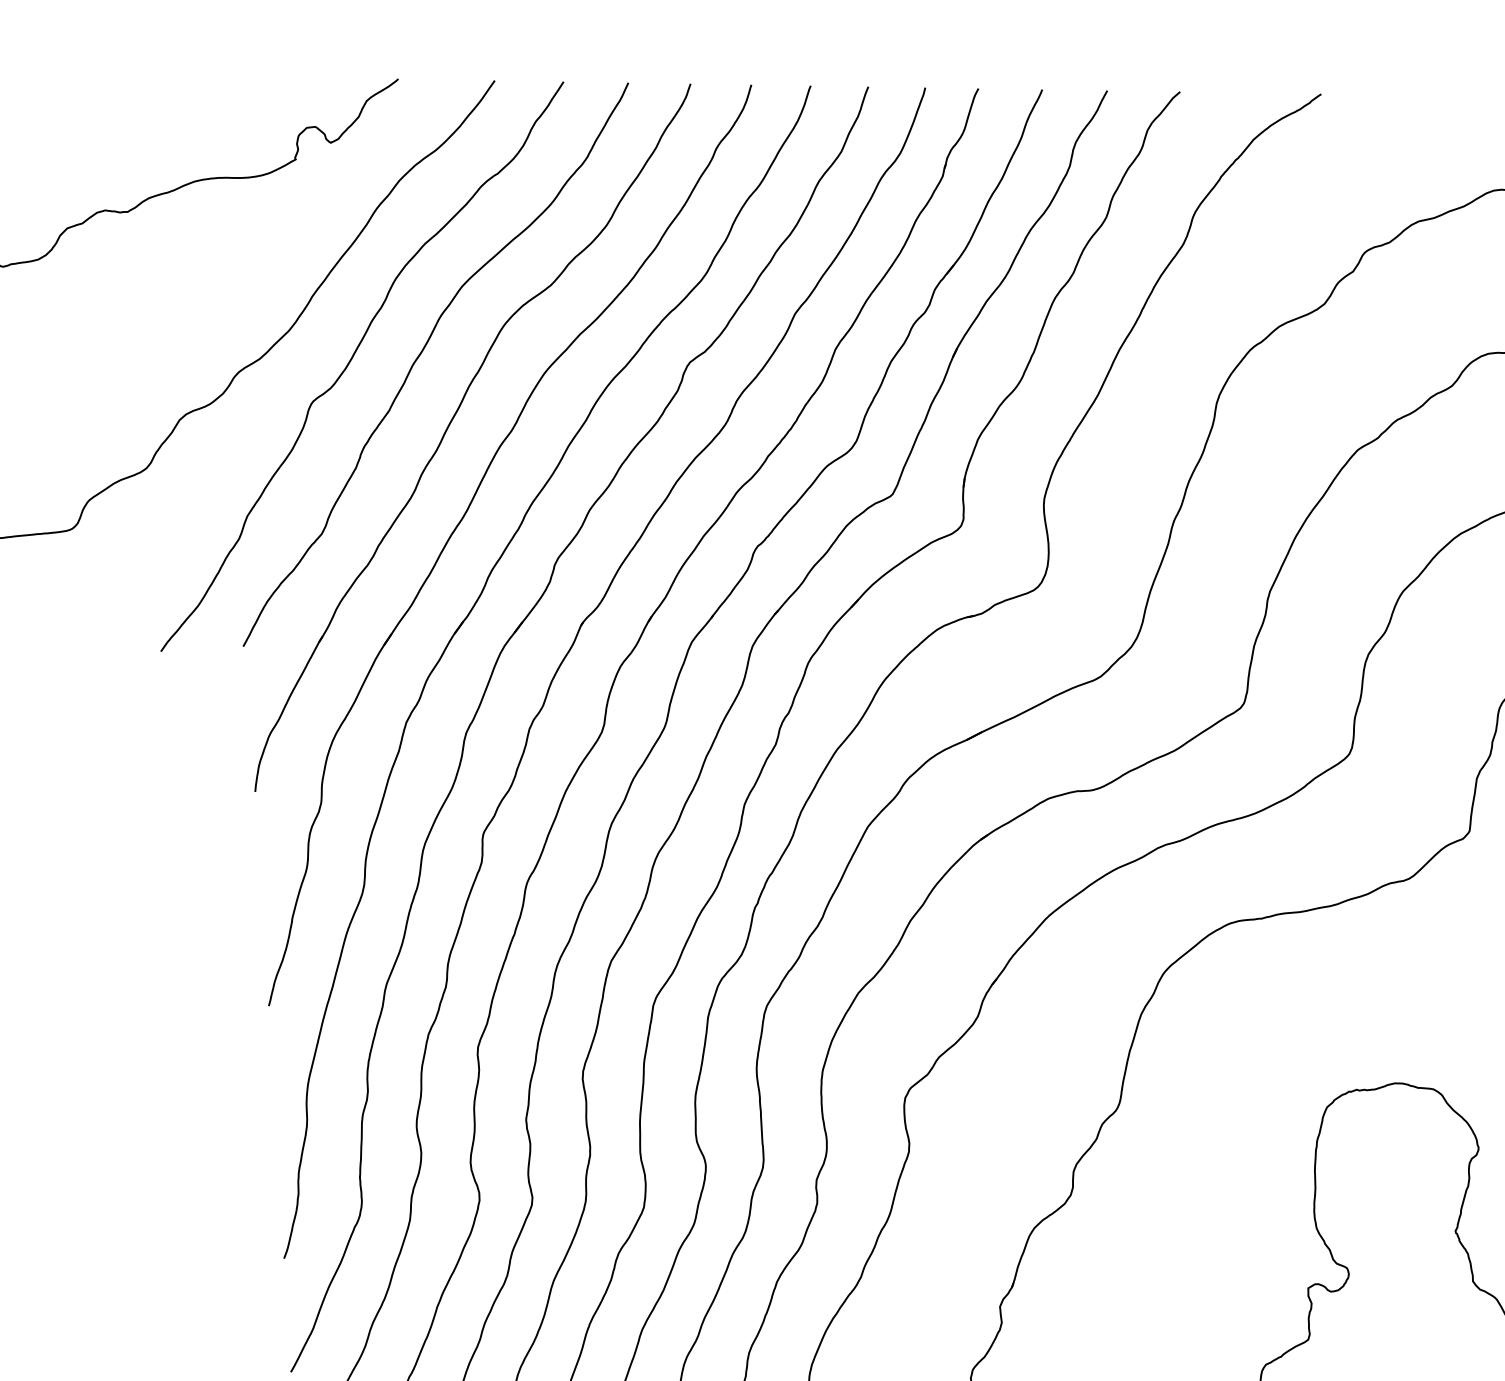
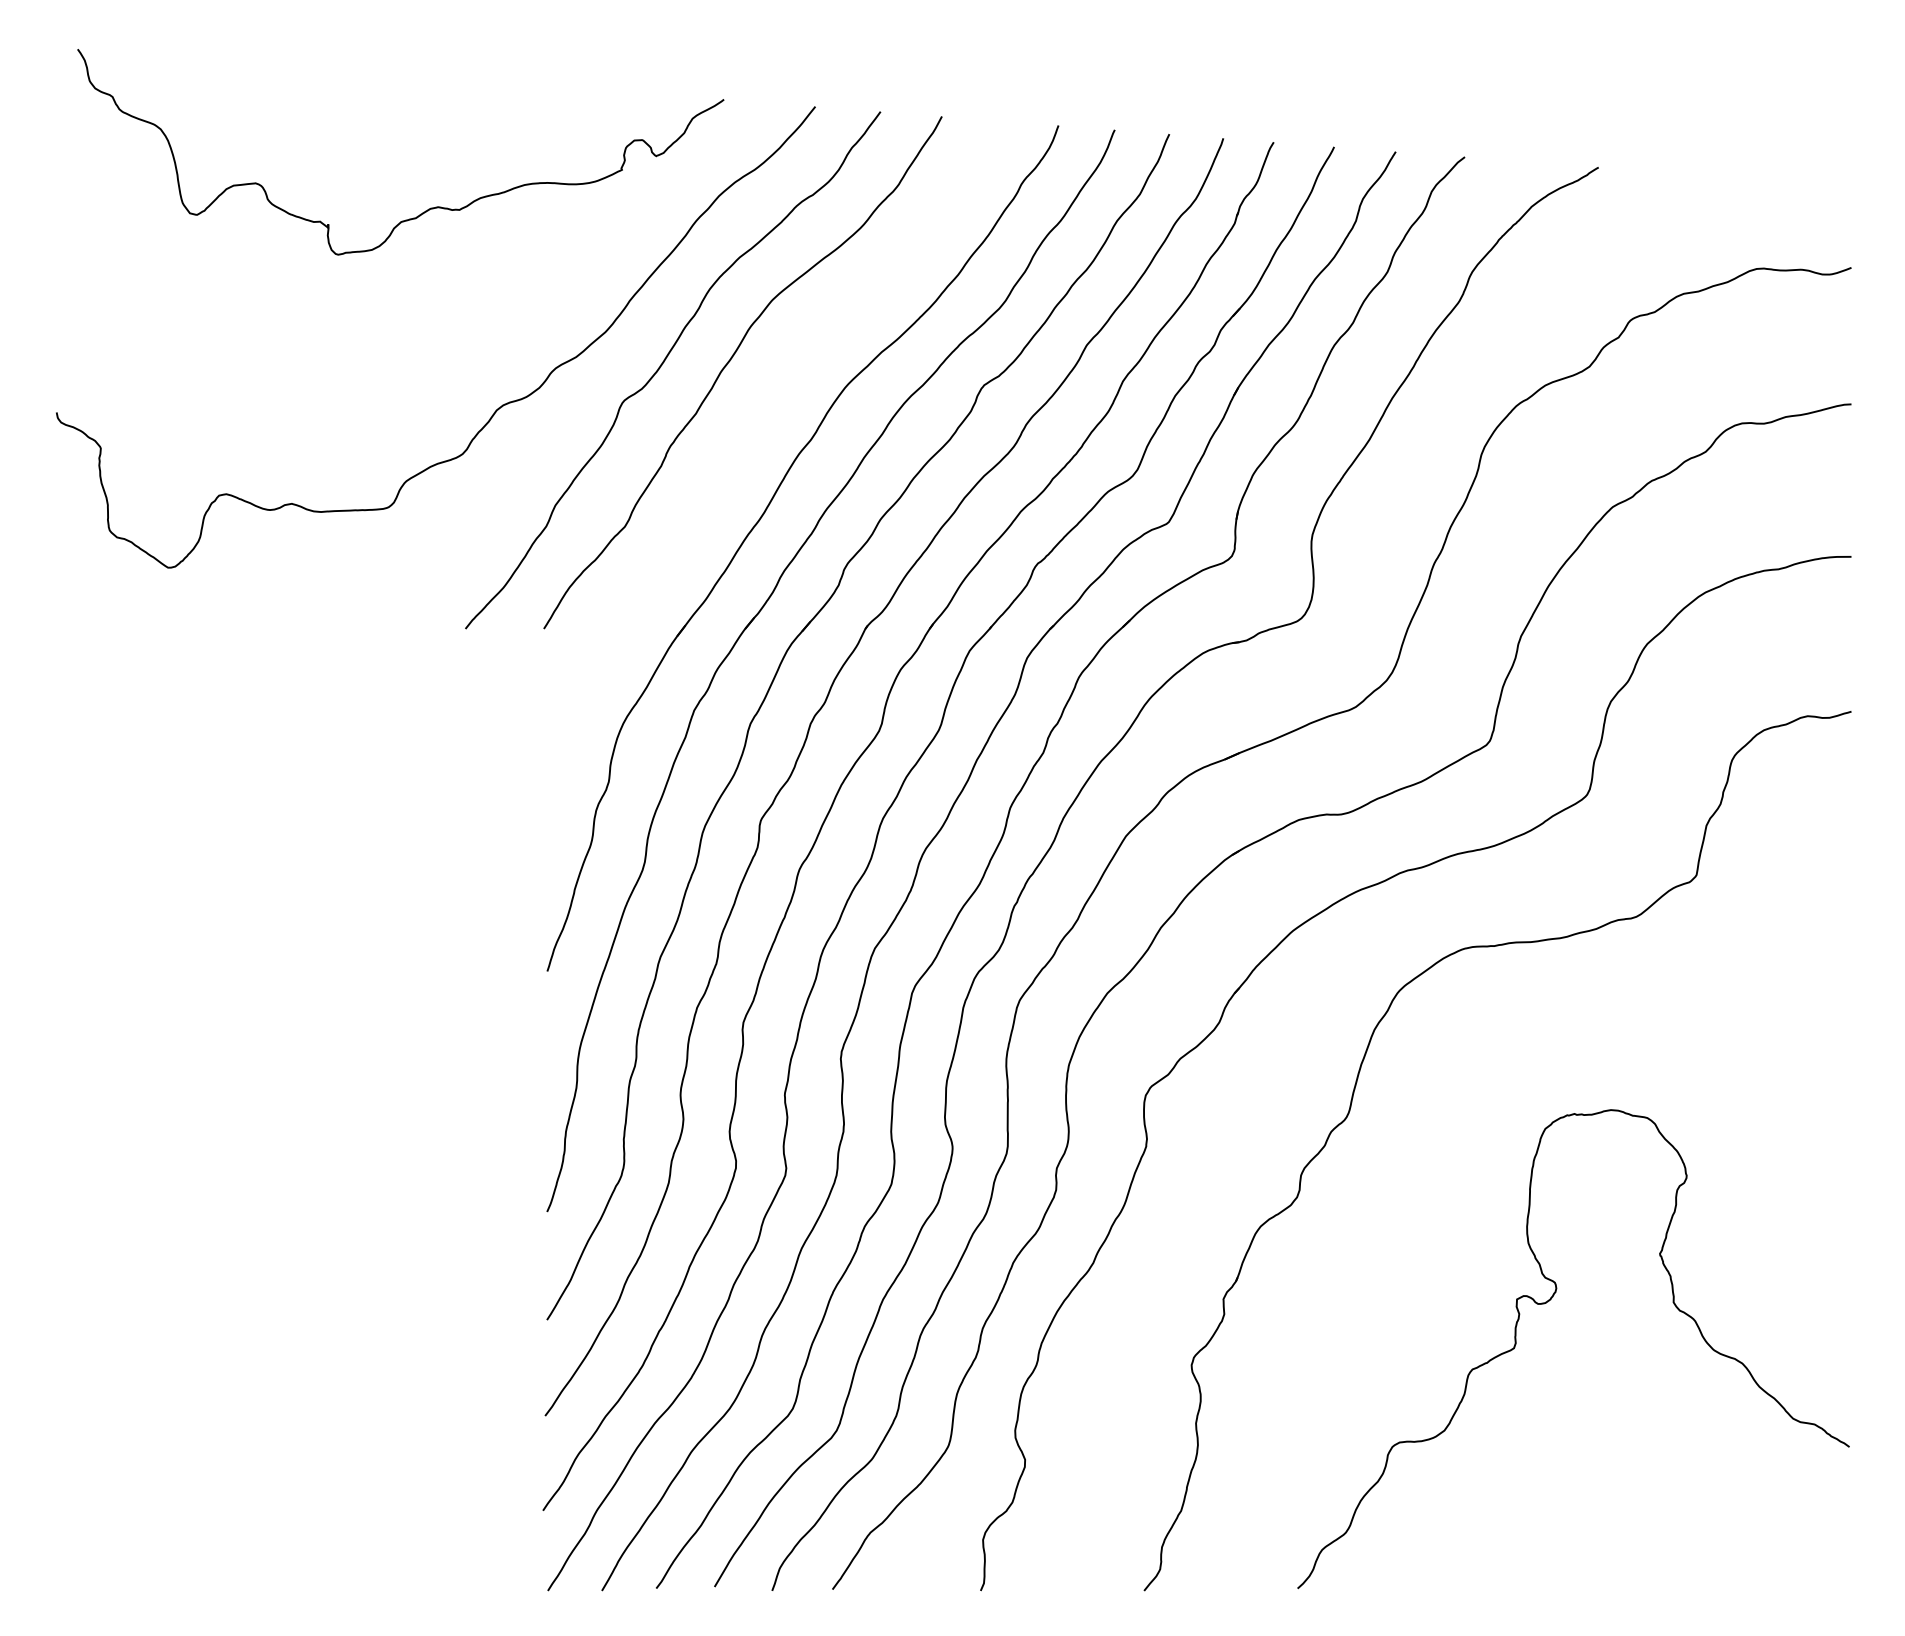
part: (449, 426) -> (752, 432), removed

